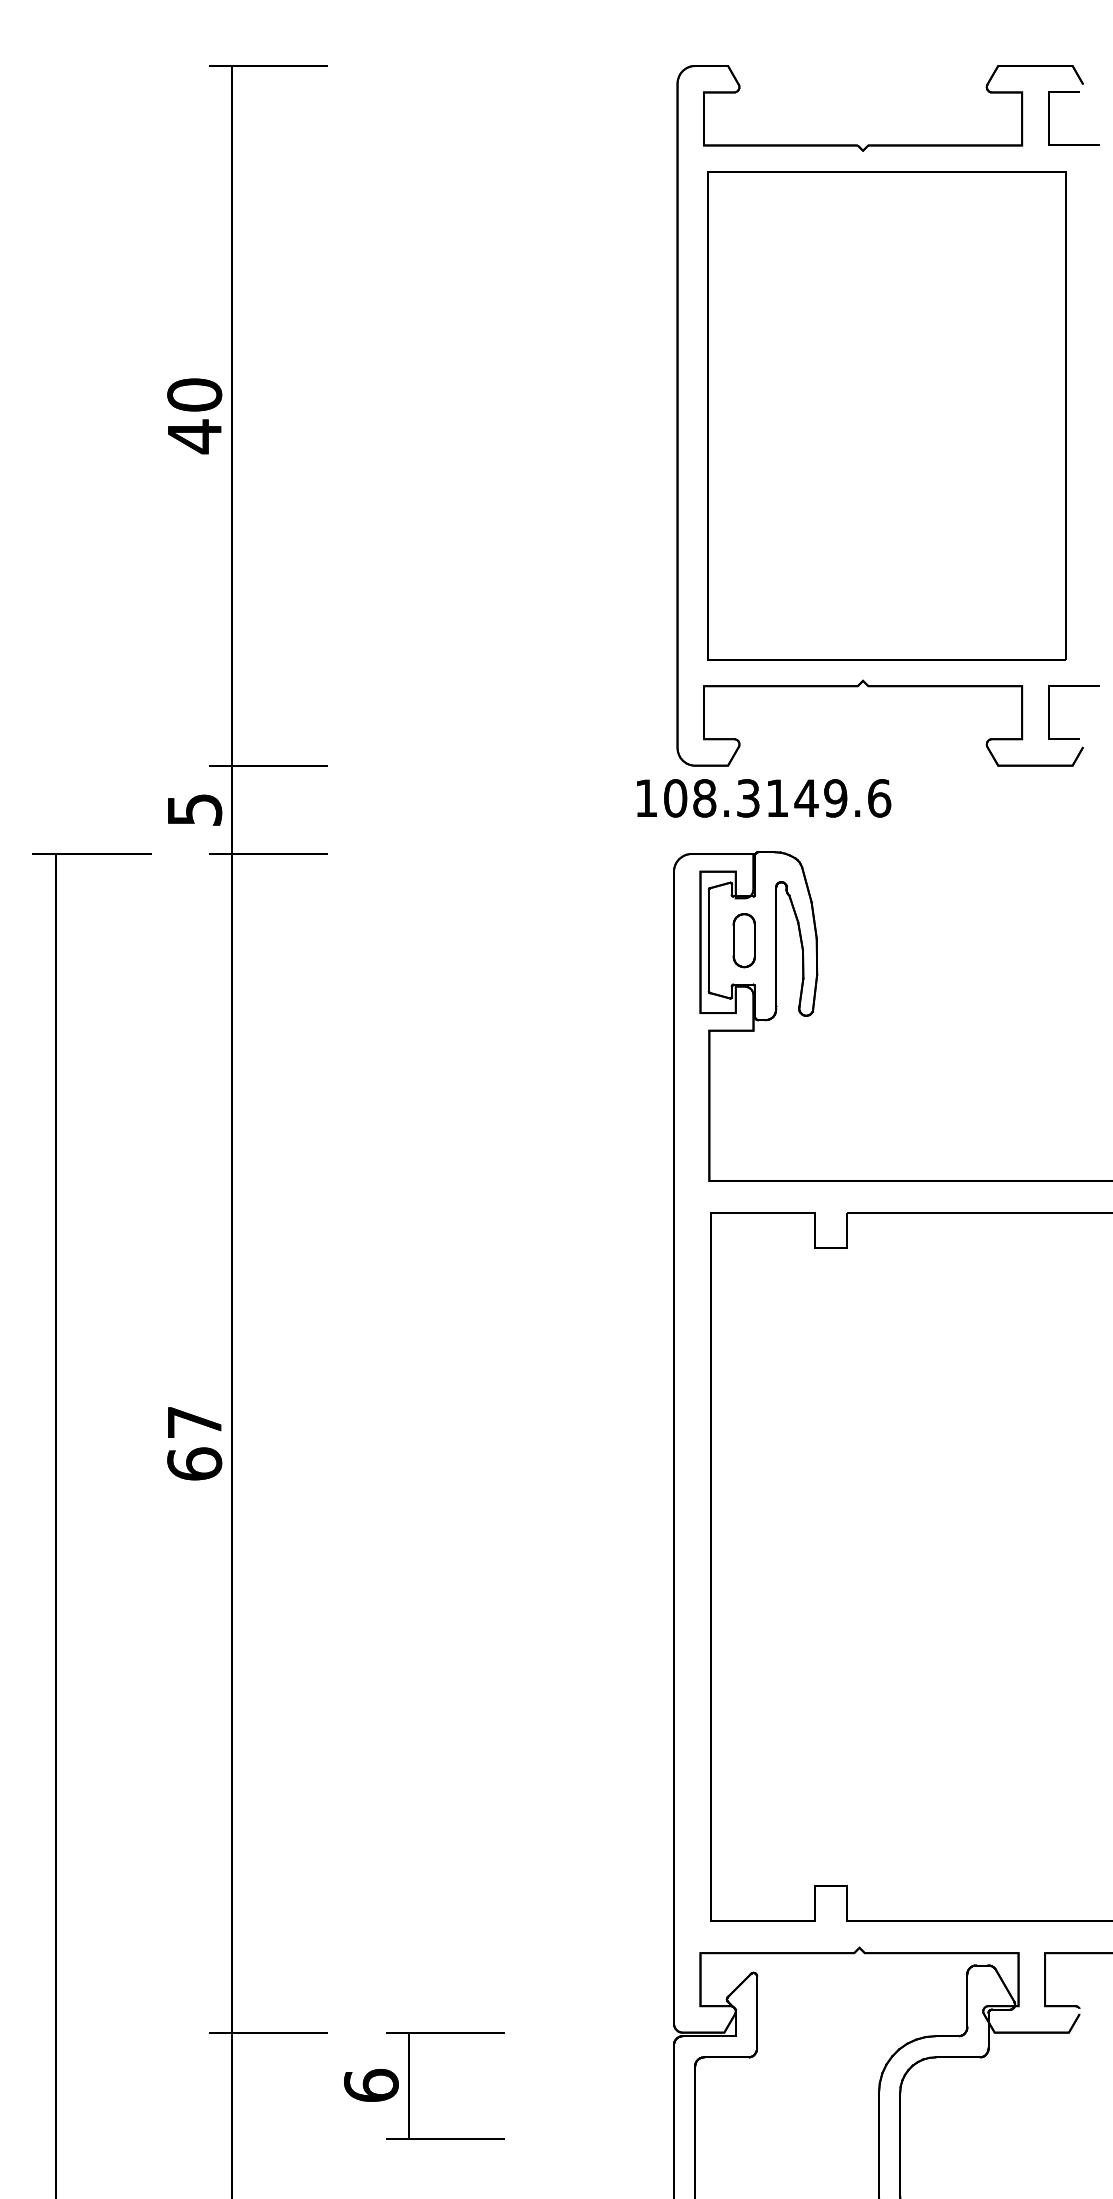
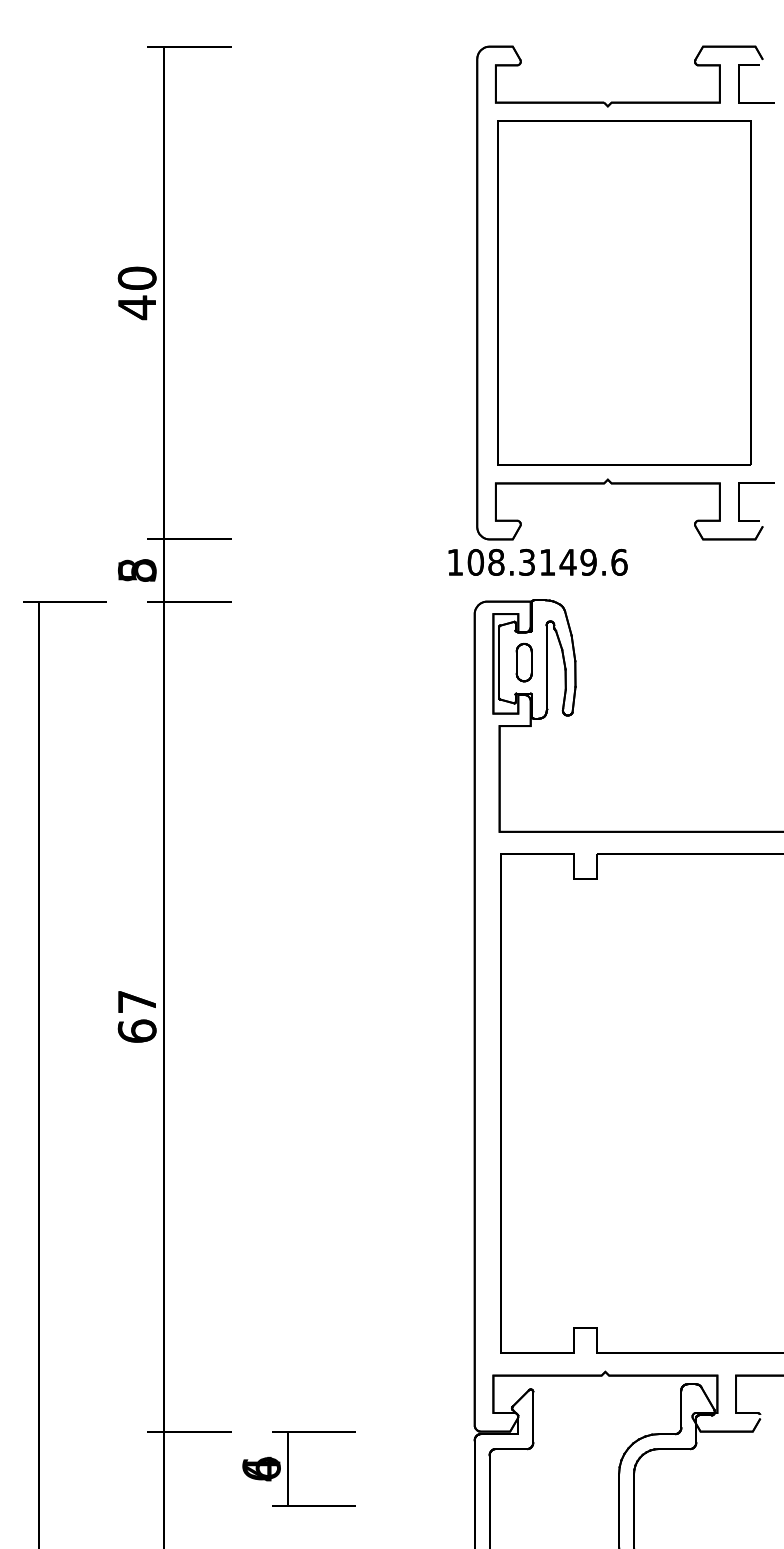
text: (194, 809) -> (137, 570), 5 -> 8
text: (371, 2085) -> (261, 1468), 6 -> 4

